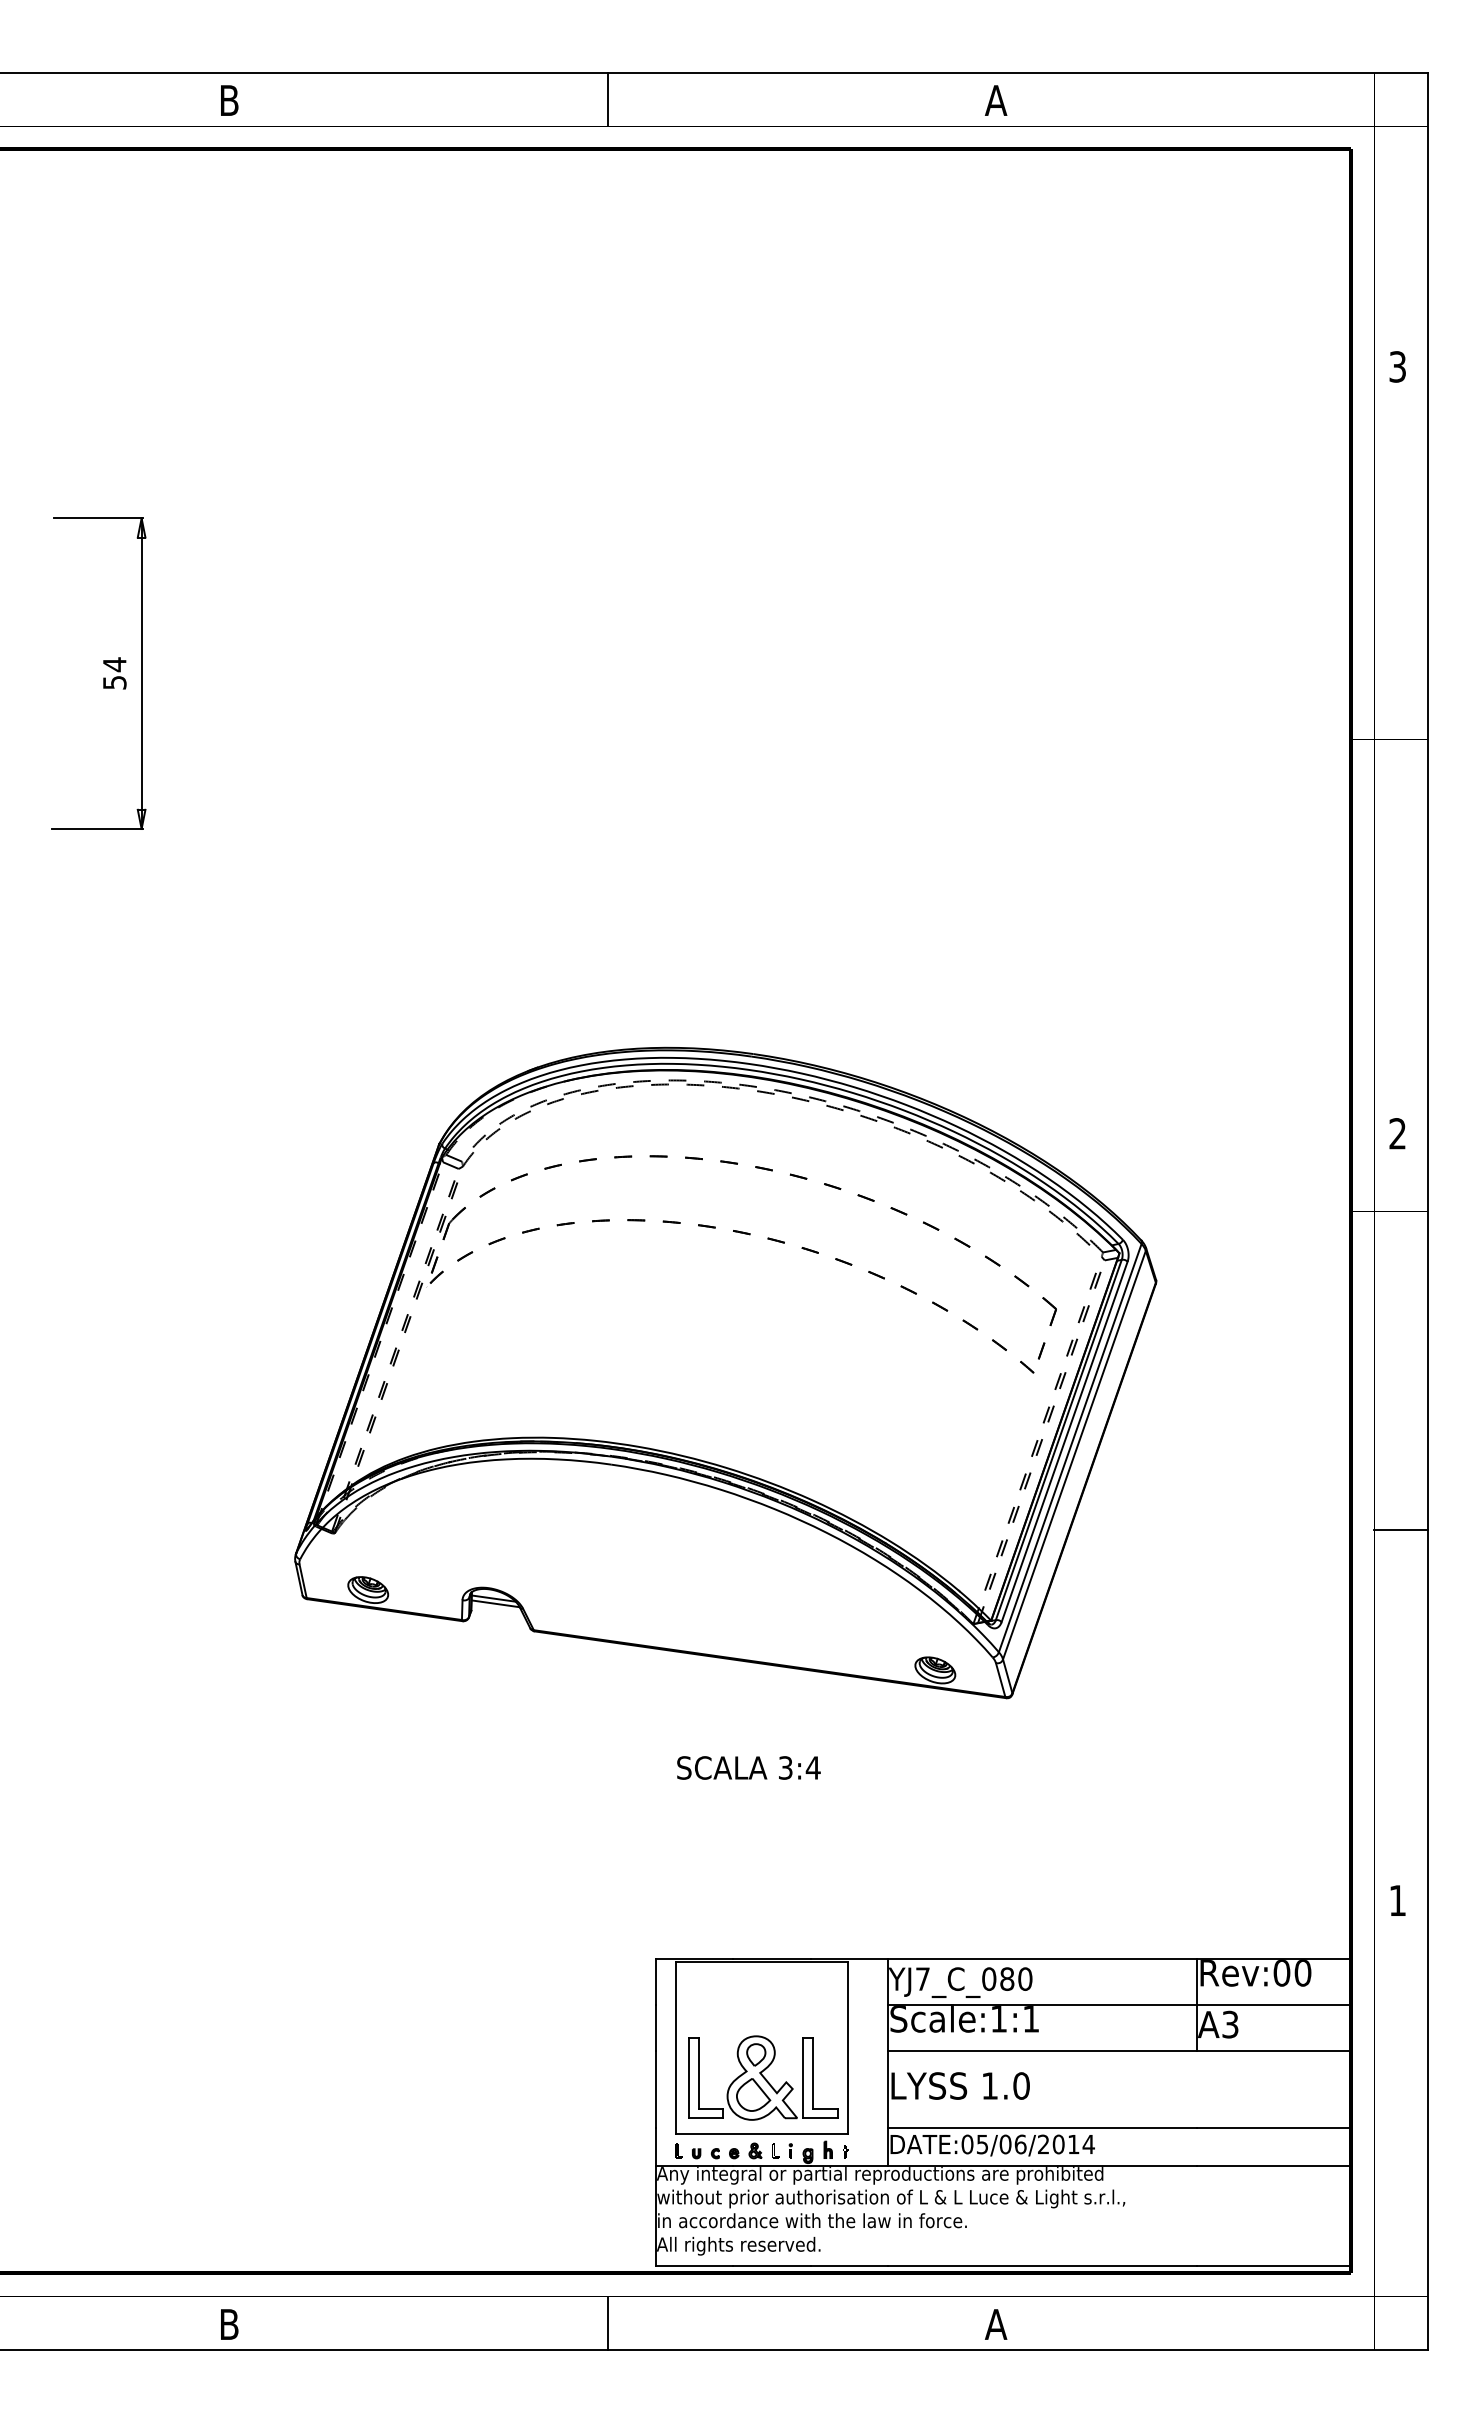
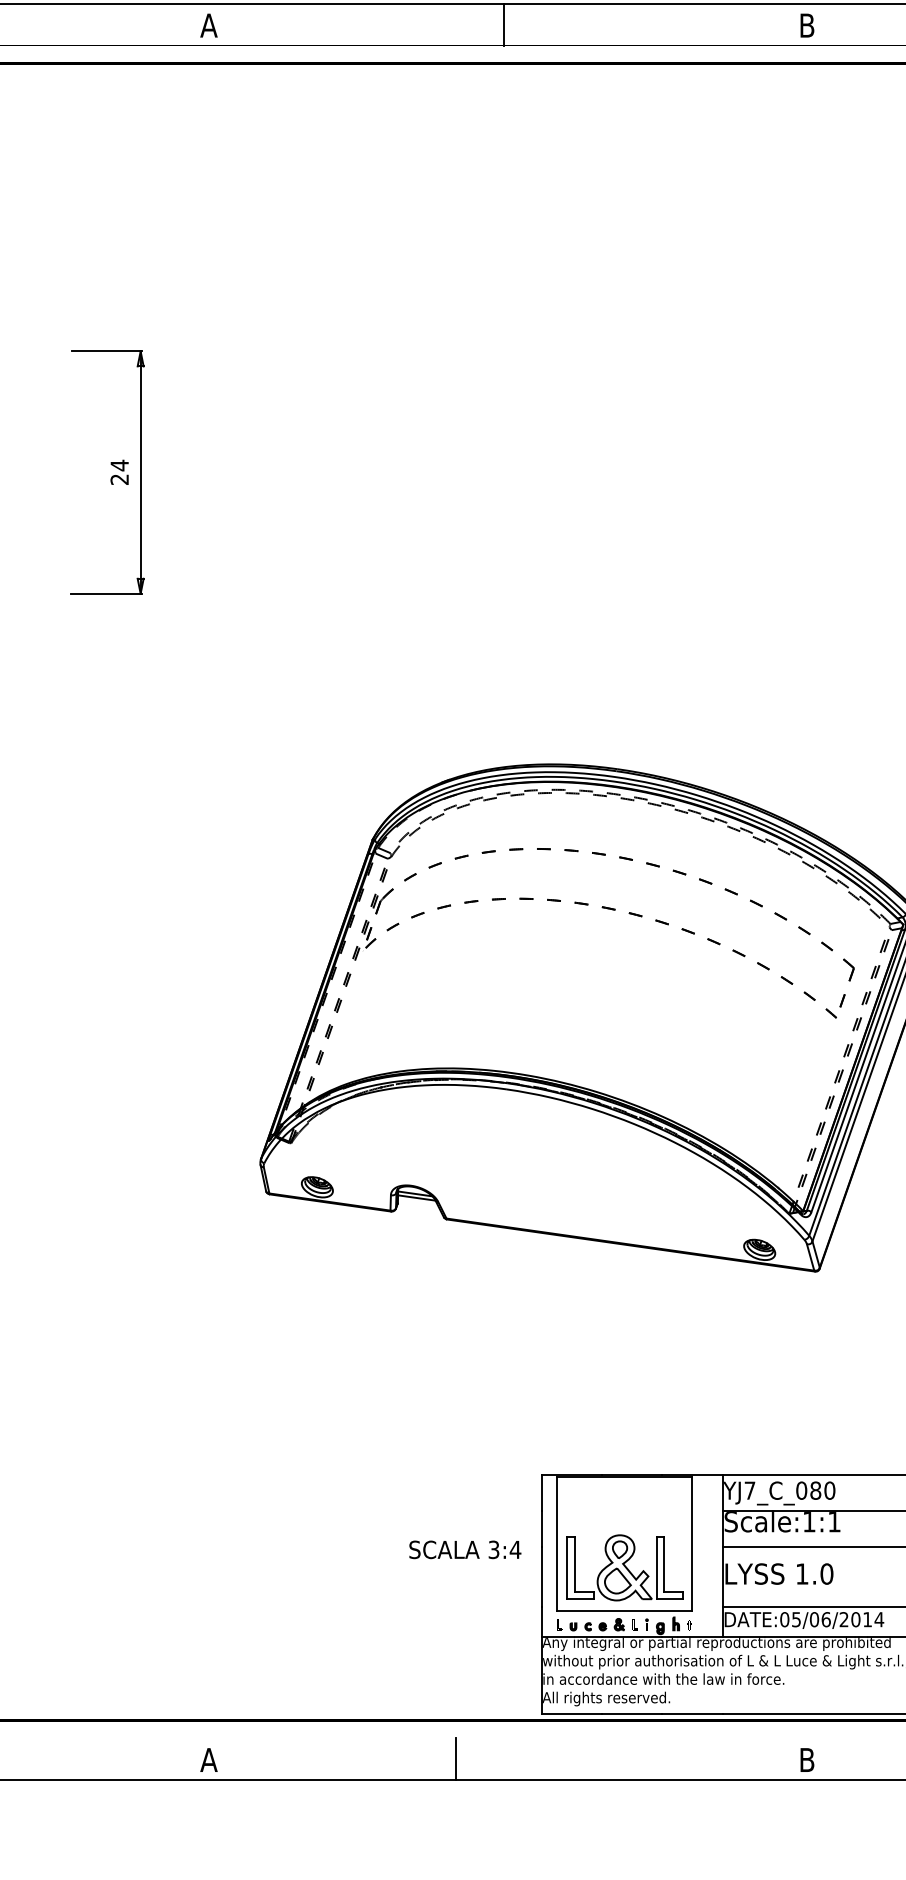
text: (229, 100) -> (209, 25), B -> A
text: (995, 100) -> (806, 25), A -> B
text: (114, 682) -> (119, 479), 54 -> 24
text: (748, 1767) -> (465, 1549), moved
line: (607, 2323) -> (456, 1759), moved
text: (229, 2324) -> (209, 1760), B -> A
text: (995, 2324) -> (806, 1760), A -> B

